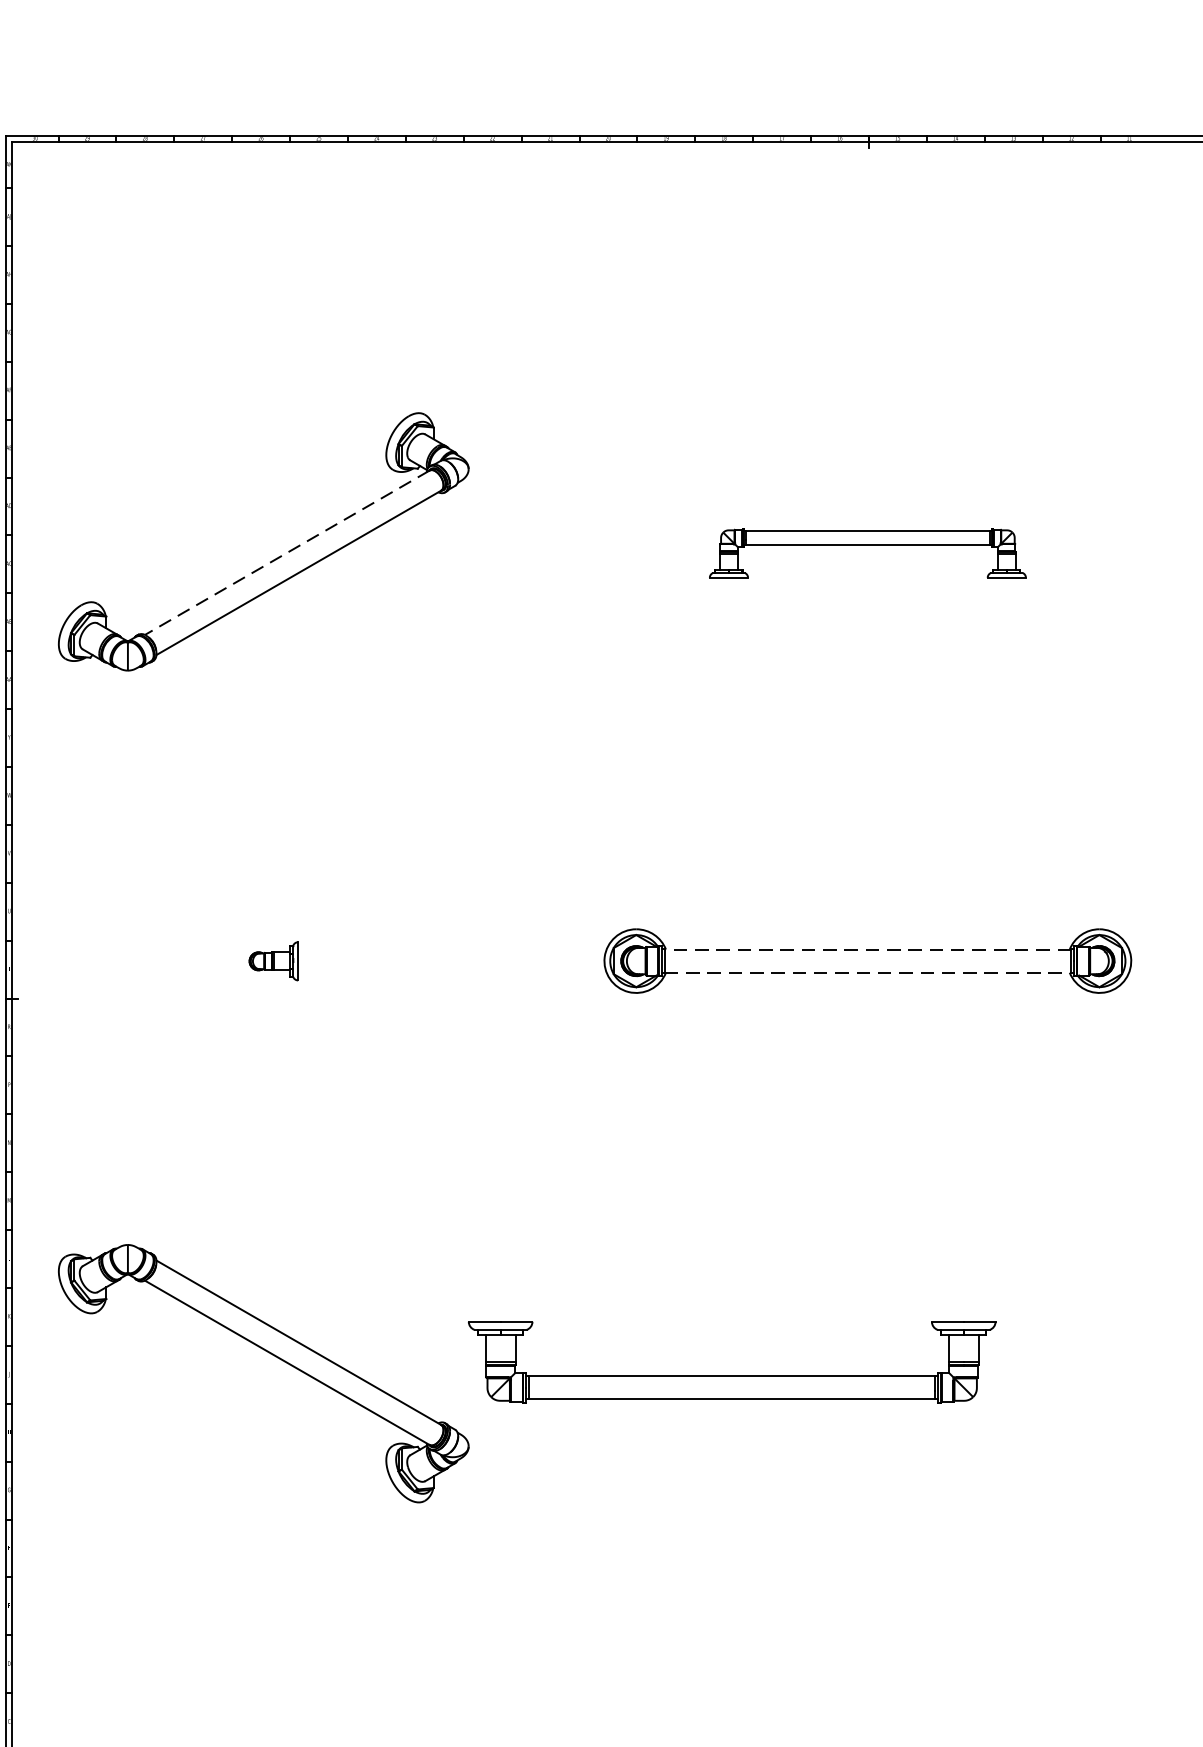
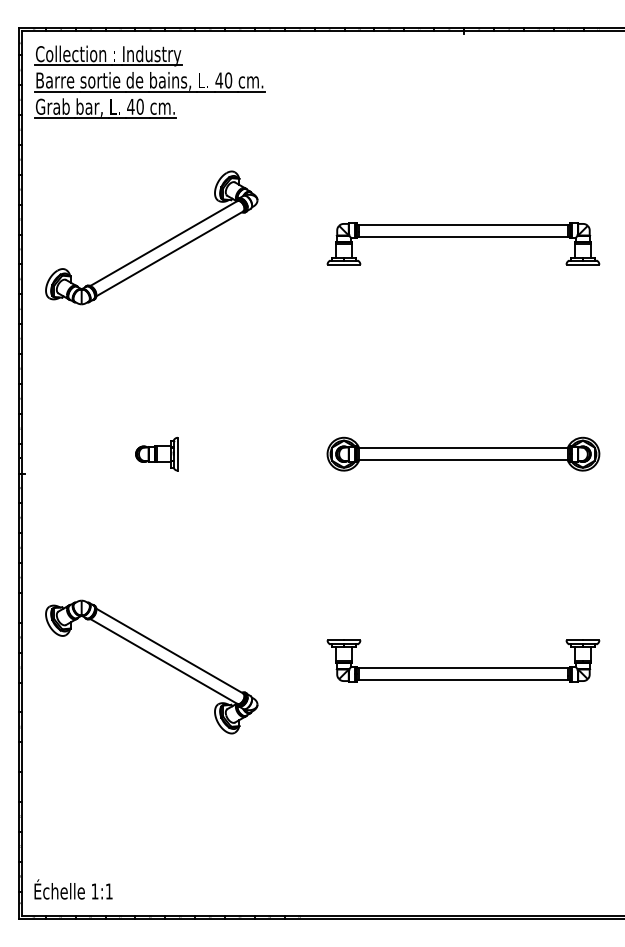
part: (259, 238) -> (149, 81), added
line: (286, 552) -> (163, 243), dashed -> solid
part: (867, 552) -> (463, 243), size x1.67
line: (867, 950) -> (463, 448), dashed -> solid
part: (272, 961) -> (156, 454), size x1.67
line: (867, 973) -> (463, 460), dashed -> solid
part: (732, 1374) -> (463, 667), moved

